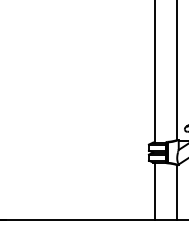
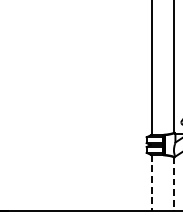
line: (154, 191) -> (151, 182), solid -> dashed
line: (177, 192) -> (174, 183), solid -> dashed

